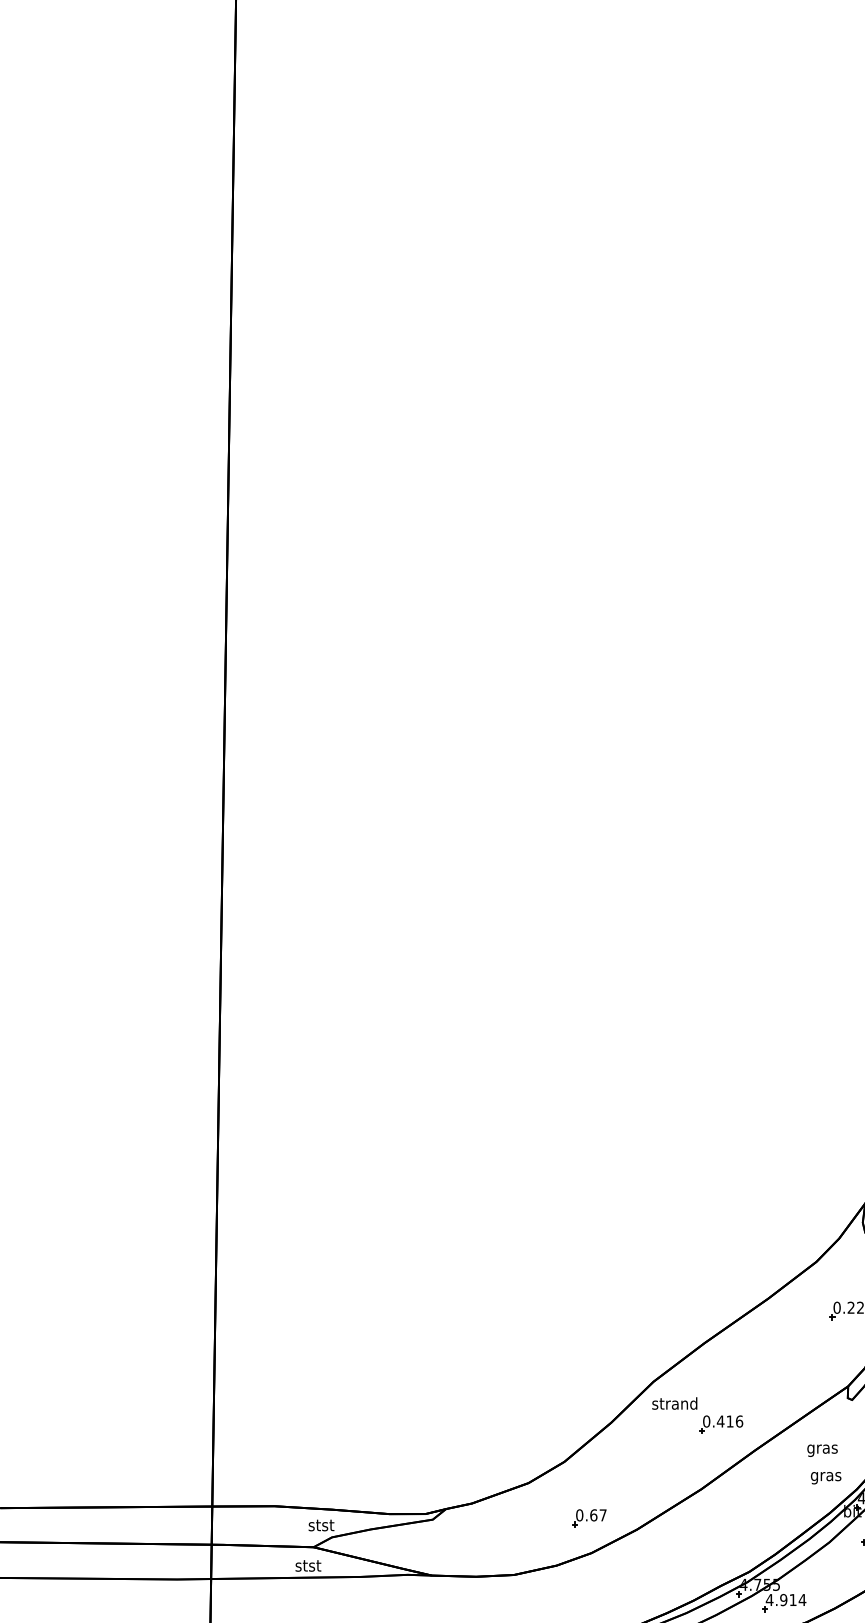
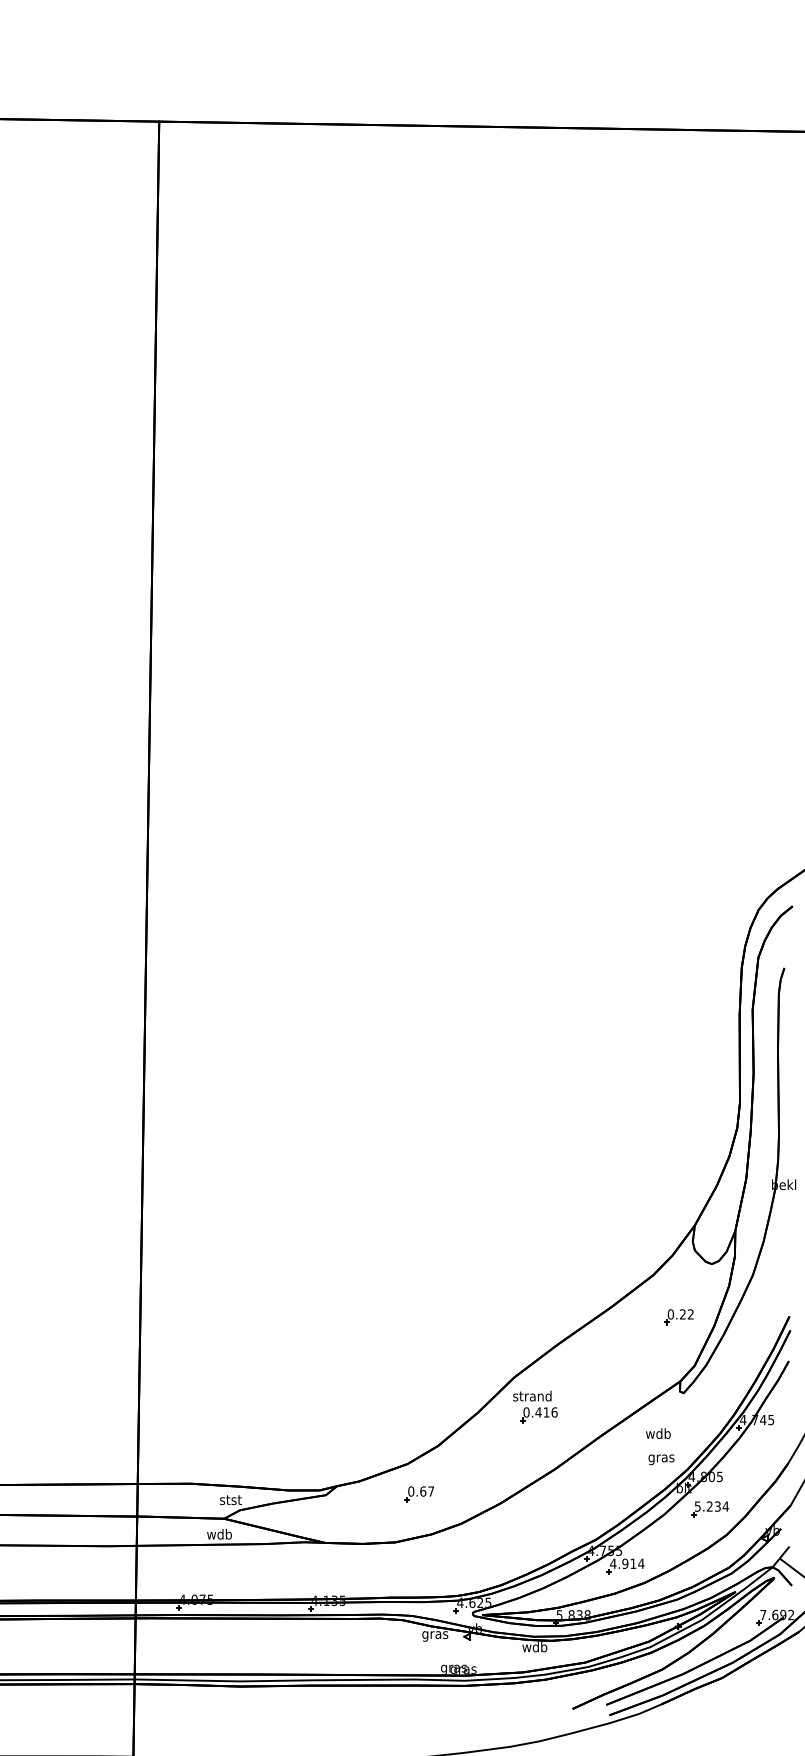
part: (720, 1425) -> (538, 1415), moved
text: (822, 1448) -> (658, 1434), gras -> wdb
part: (588, 1518) -> (418, 1494), moved
text: (308, 1565) -> (219, 1534), stst -> wdb

